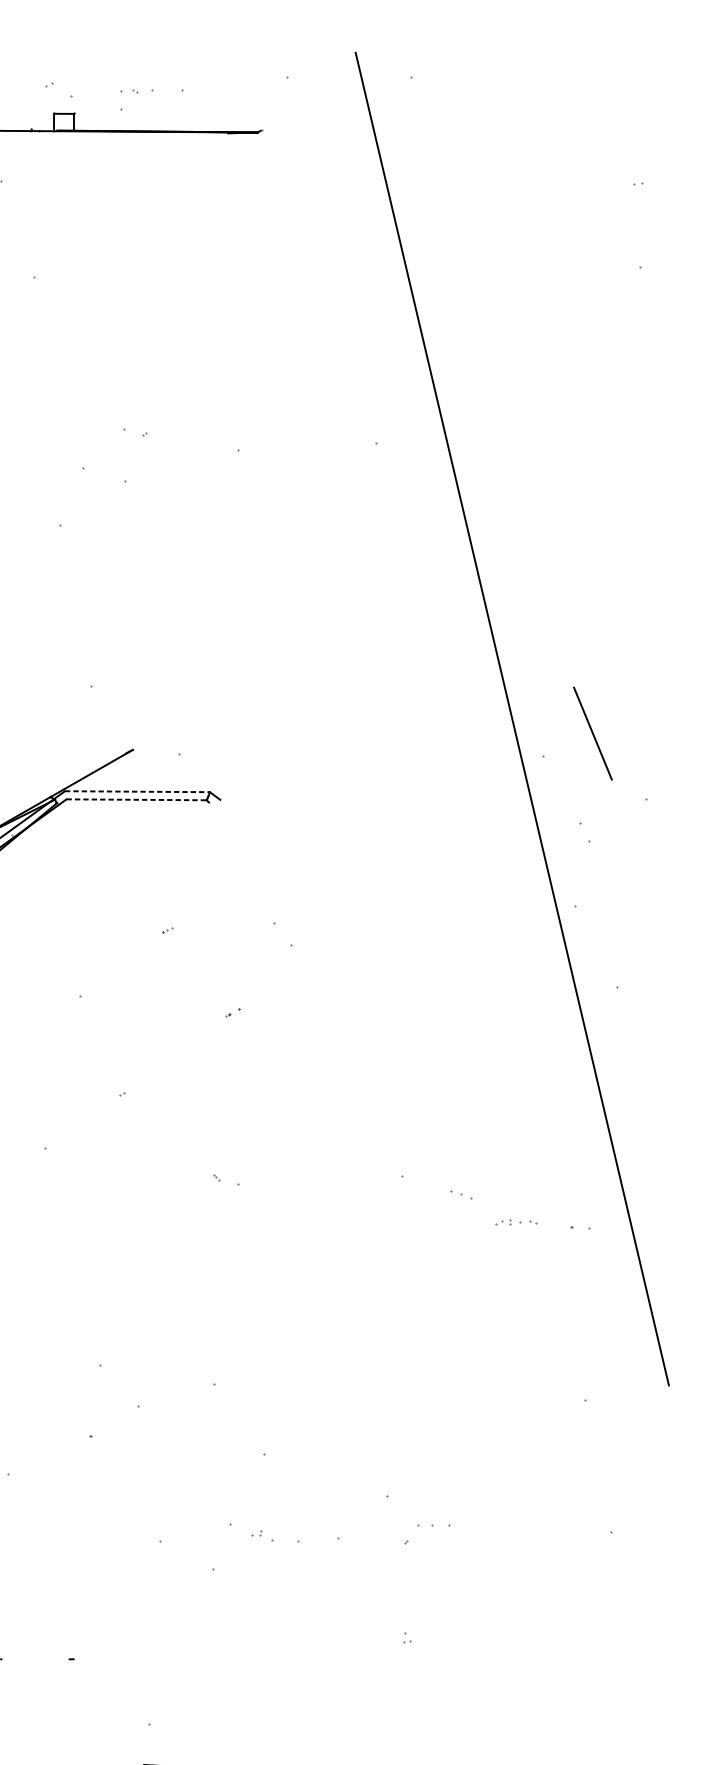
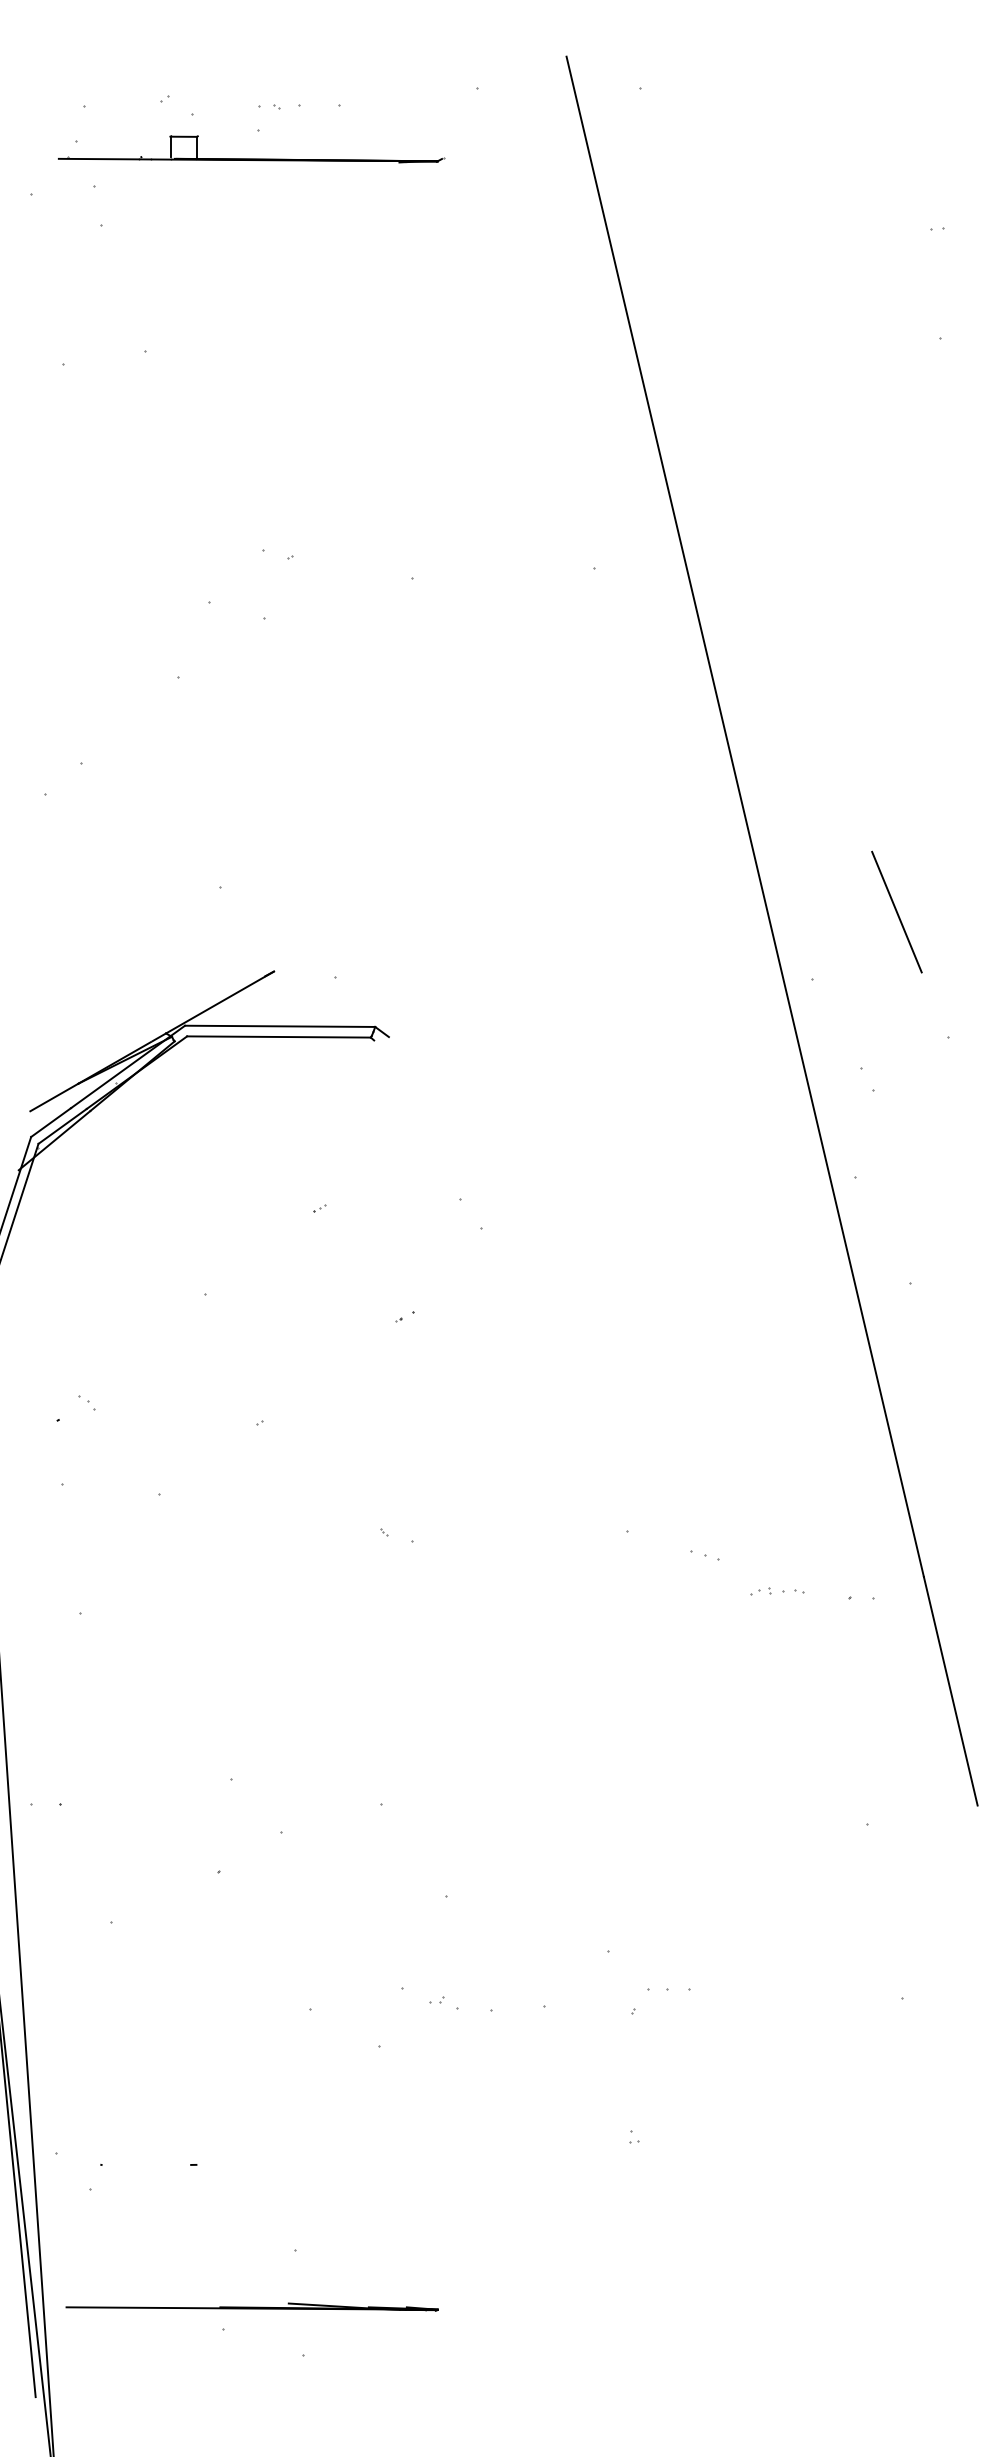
line: (592, 733) -> (896, 911), moved
line: (137, 791) -> (280, 1026), dashed -> solid
line: (136, 799) -> (278, 1036), dashed -> solid

